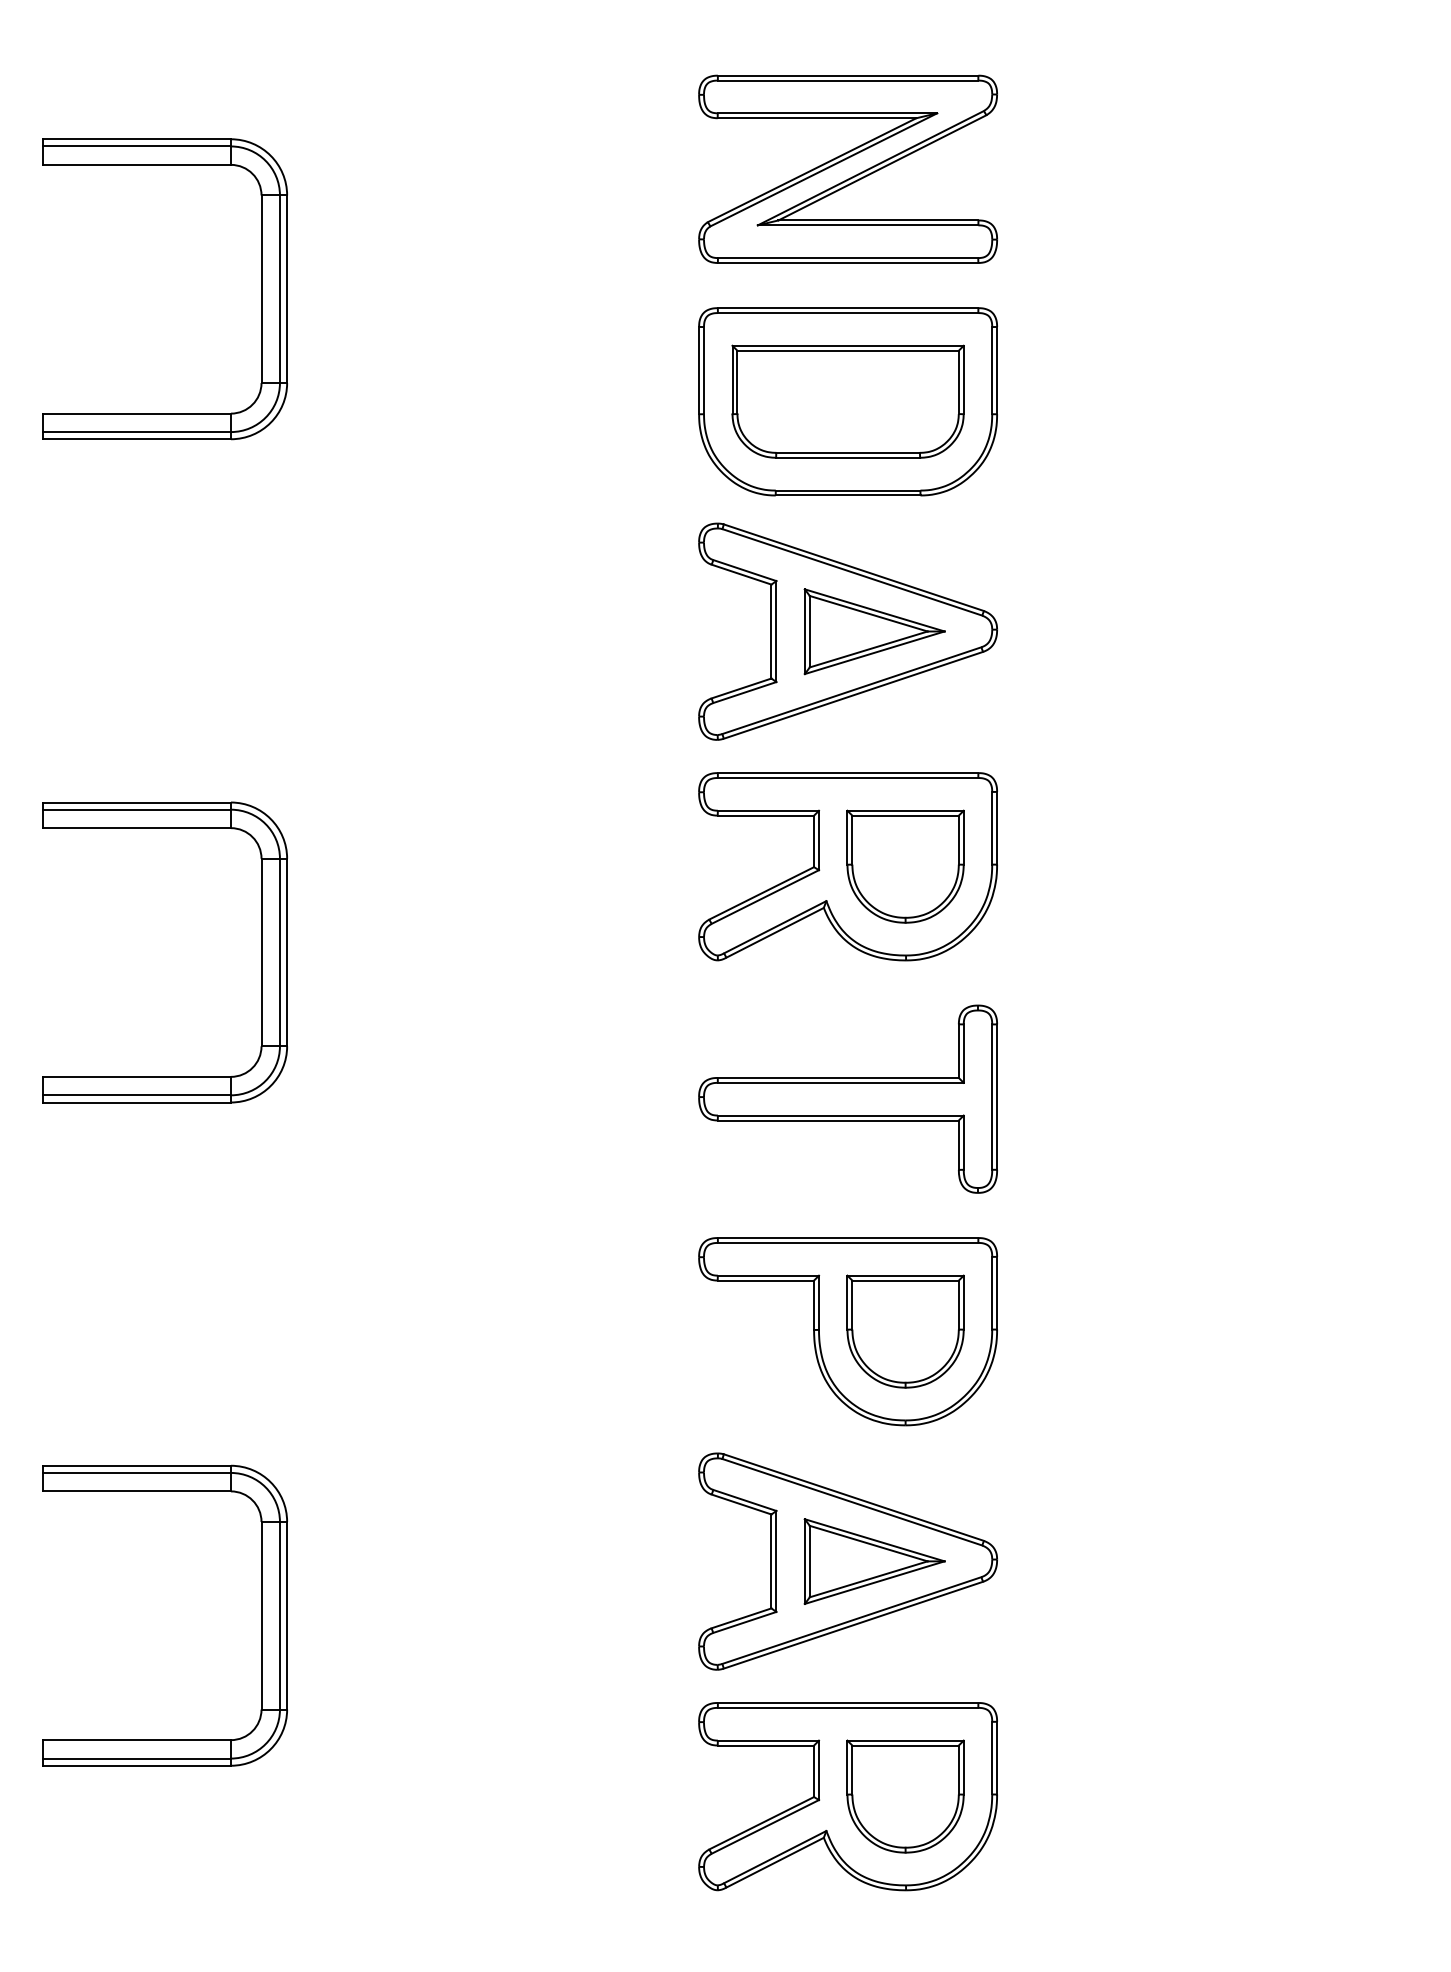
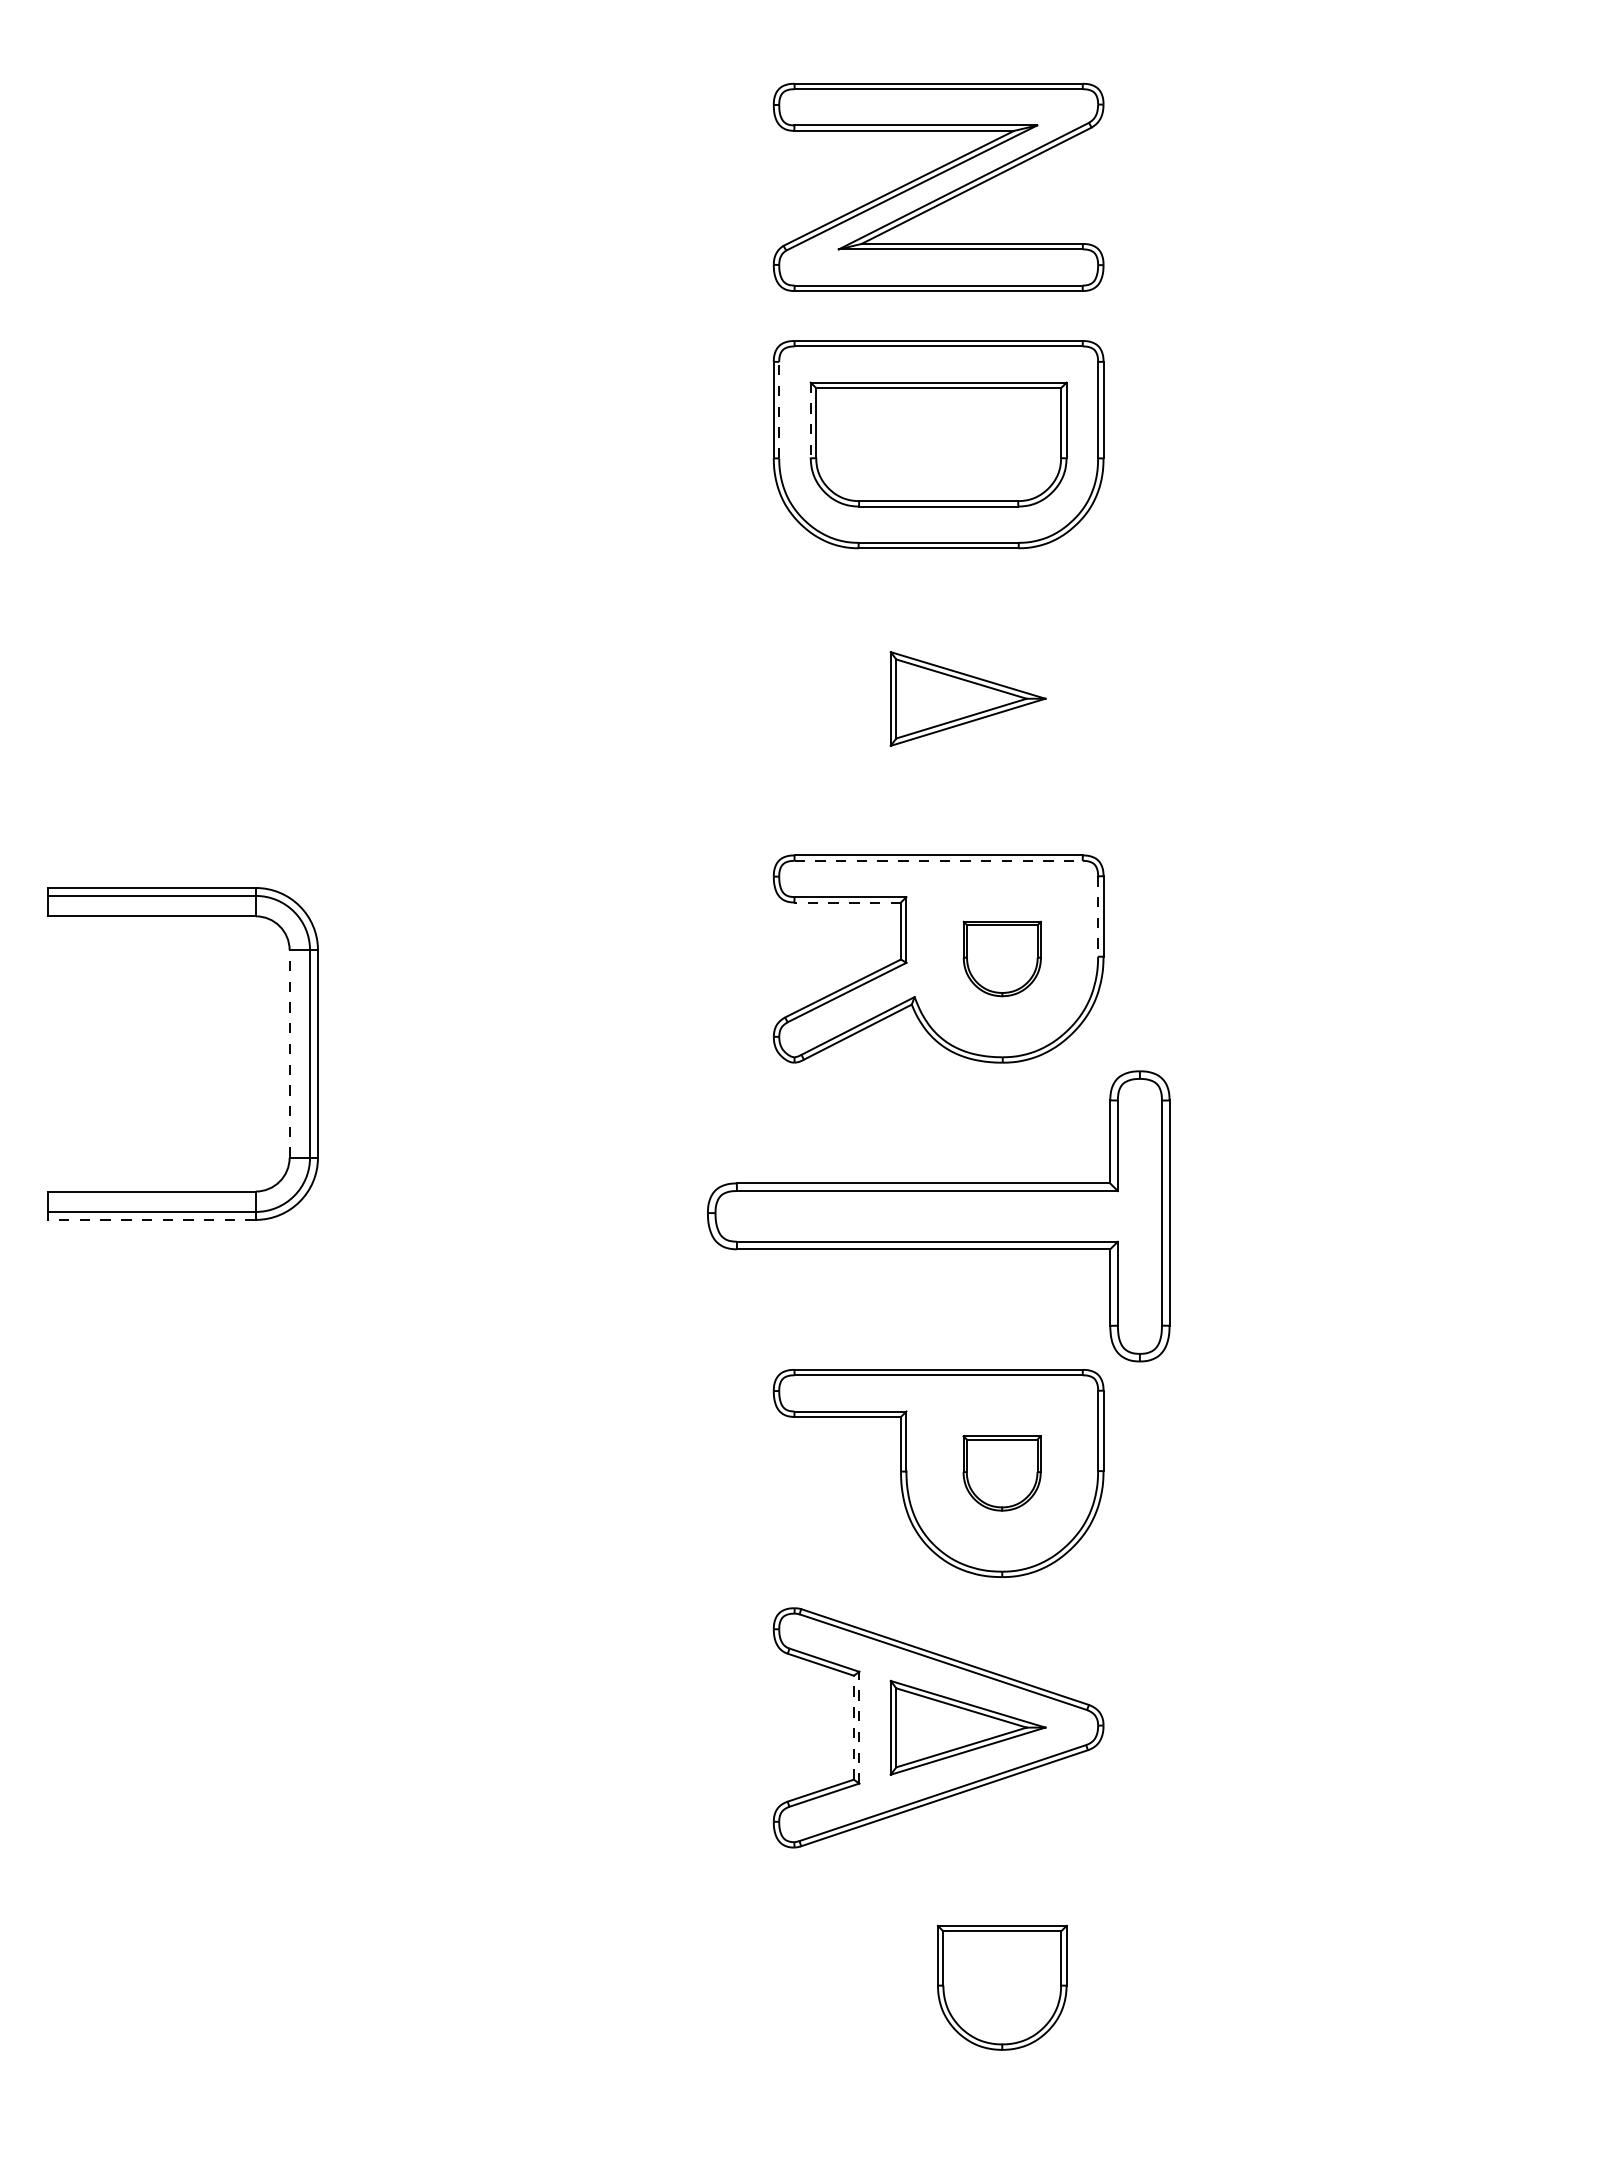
part: (261, 288) -> (289, 319), removed
line: (704, 370) -> (779, 409), solid -> dashed
line: (732, 380) -> (810, 420), solid -> dashed
part: (847, 631) -> (938, 698), removed
line: (848, 777) -> (939, 860), solid -> dashed
line: (765, 815) -> (847, 902), solid -> dashed
line: (992, 829) -> (1098, 917), solid -> dashed
part: (905, 866) -> (1002, 958), size x0.6
line: (261, 952) -> (289, 1053), solid -> dashed
part: (847, 1098) -> (938, 1215), size x1.4
line: (137, 1102) -> (152, 1219), solid -> dashed
part: (904, 1331) -> (1001, 1473), size x0.6
line: (771, 1561) -> (853, 1727), solid -> dashed
line: (776, 1561) -> (859, 1727), solid -> dashed
part: (261, 1615) -> (289, 1787), removed
part: (847, 1796) -> (938, 1987), removed

